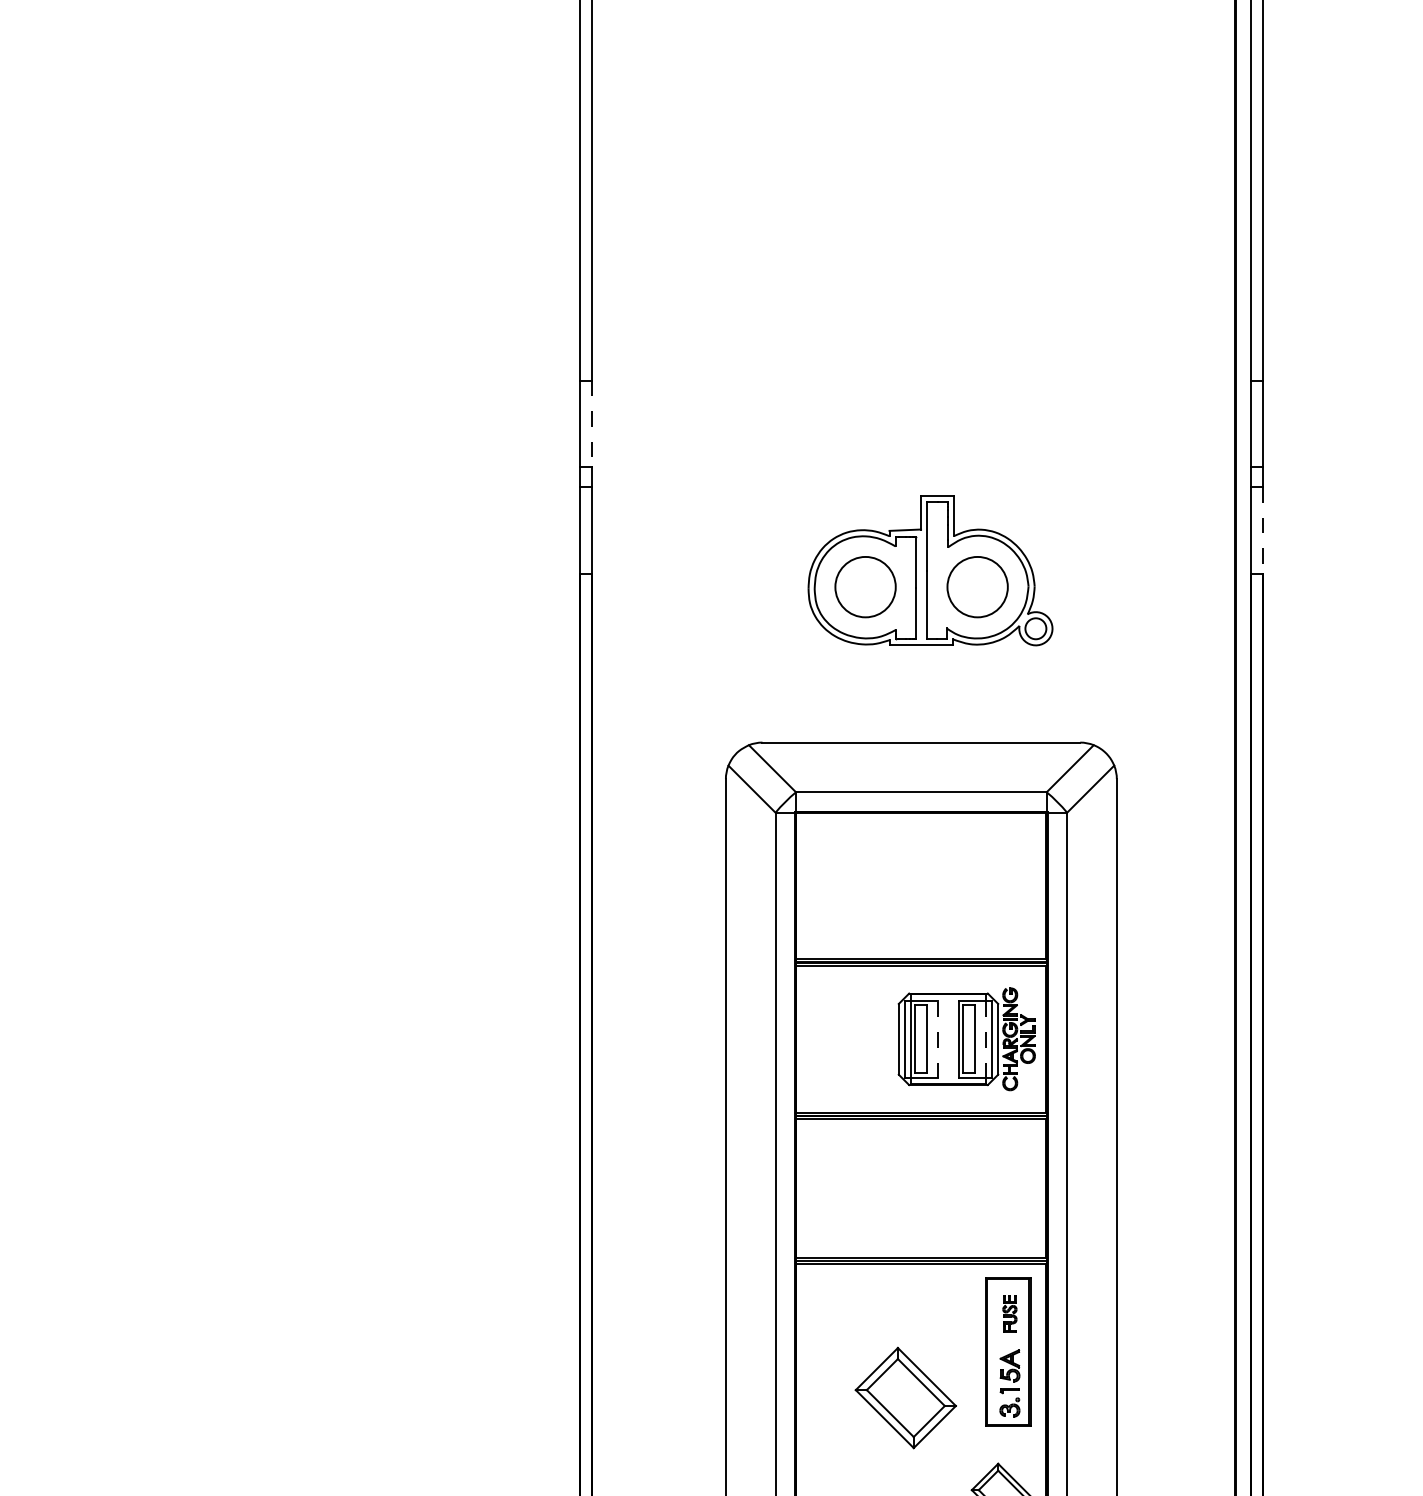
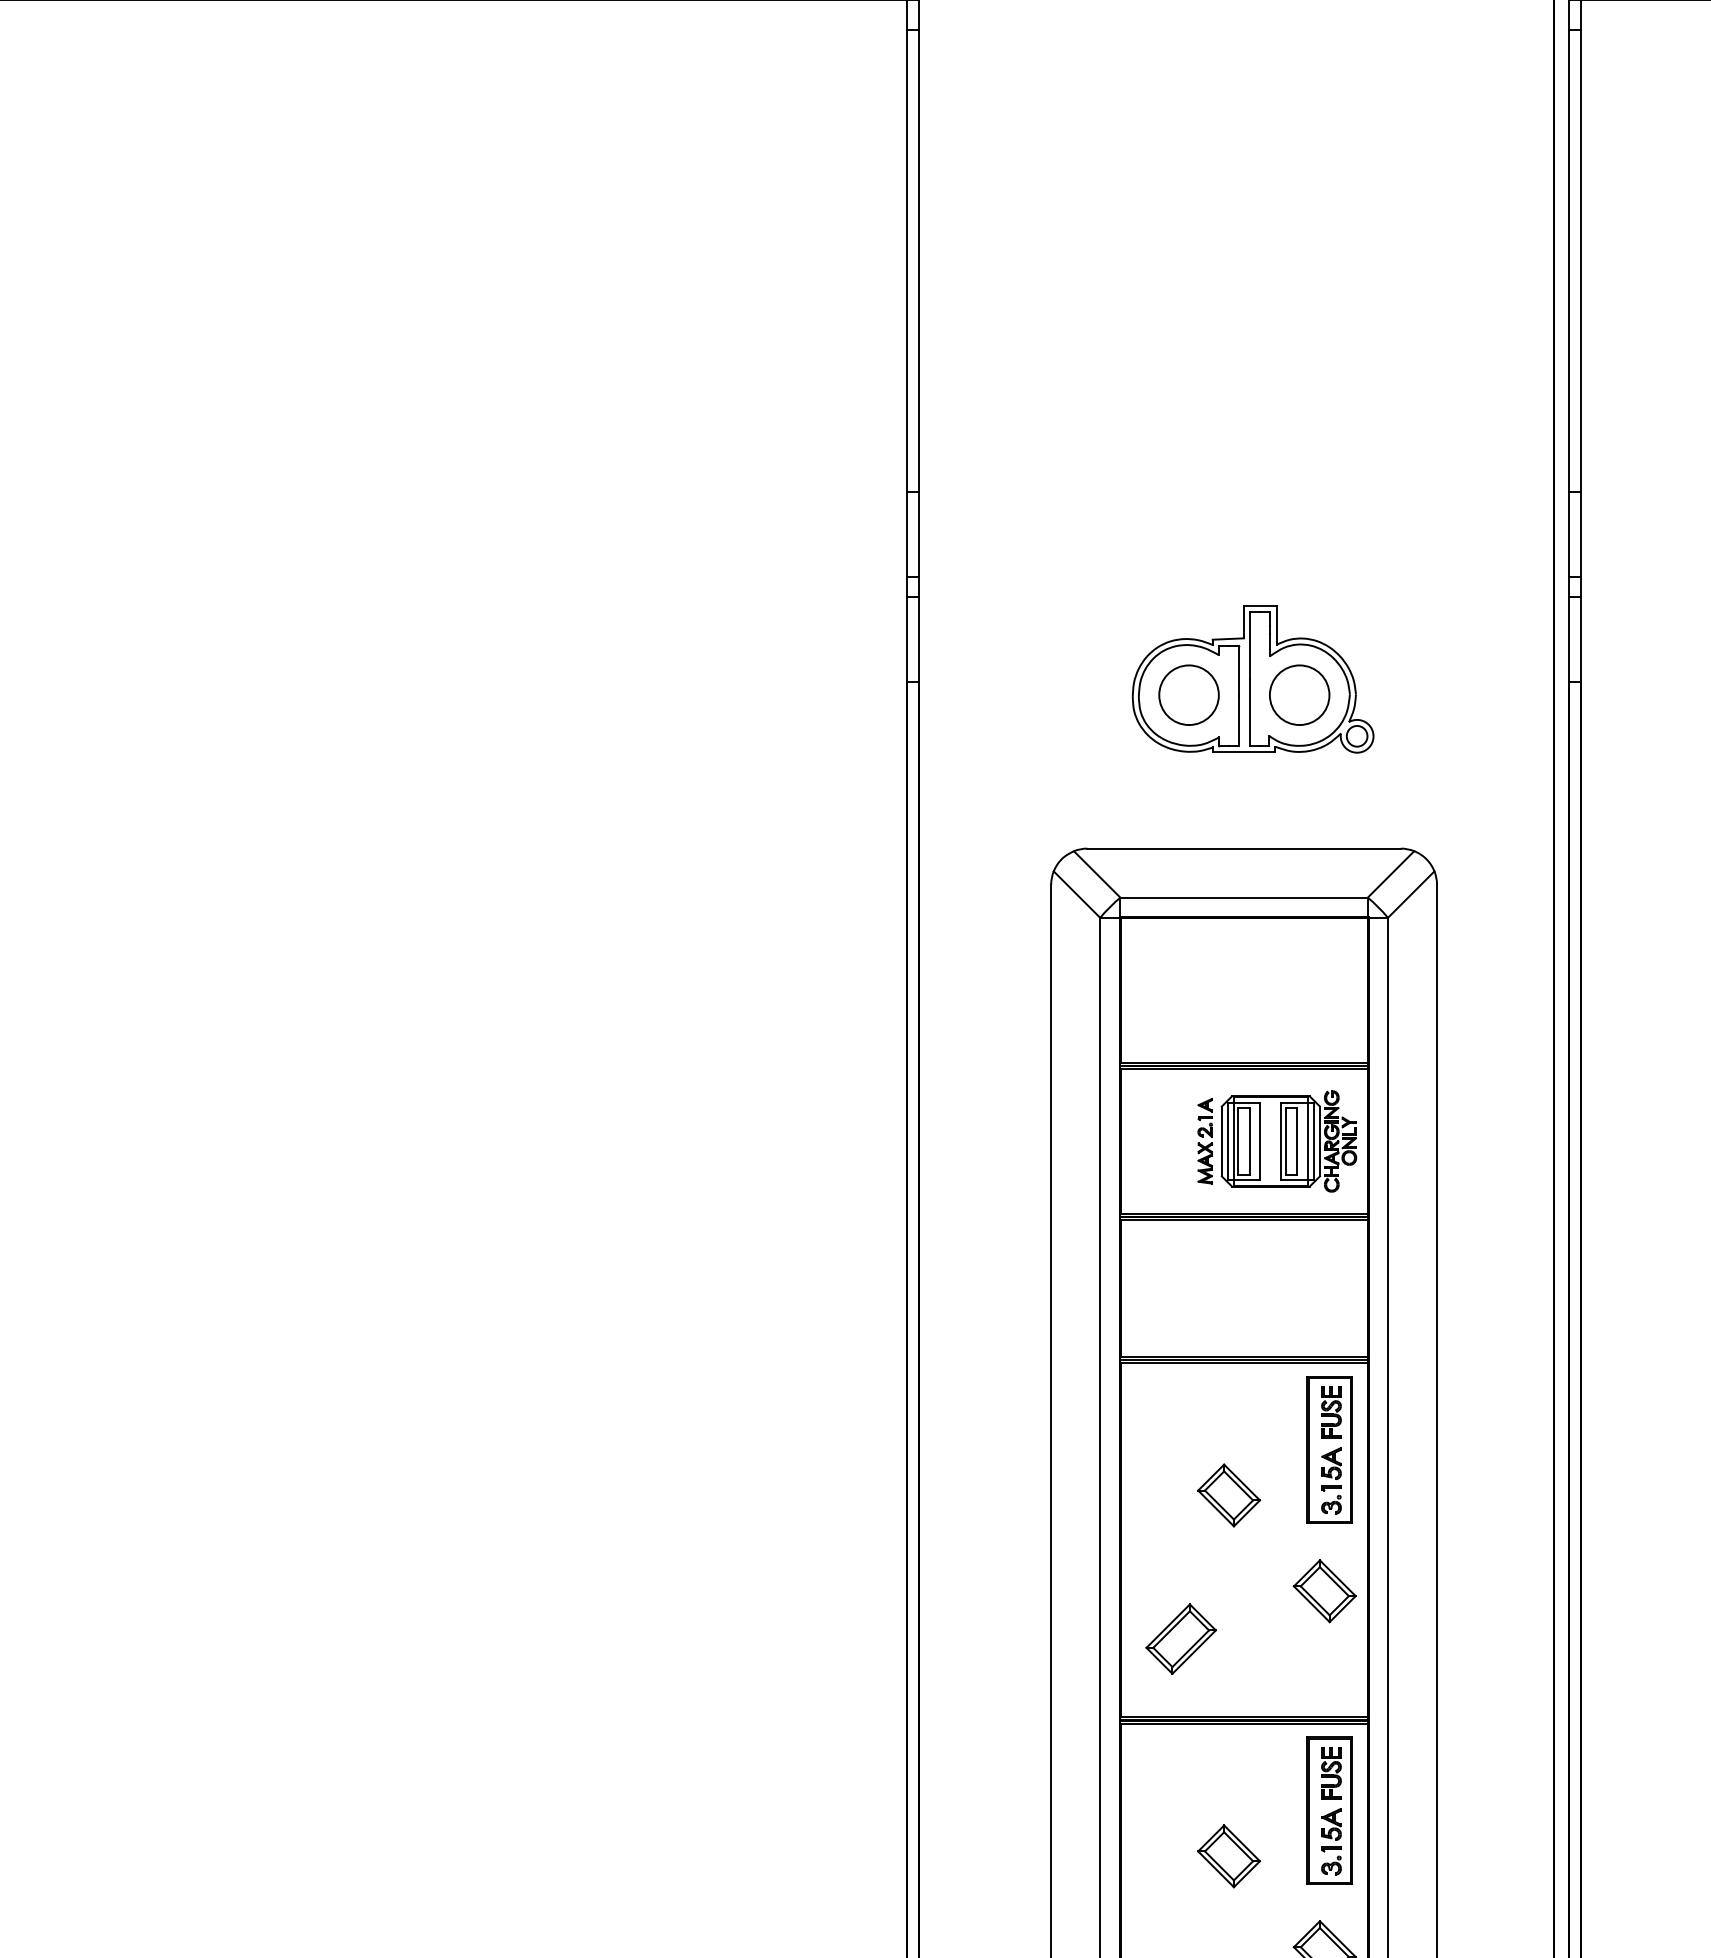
line: (592, 424) -> (919, 534), dashed -> solid
line: (1263, 530) -> (1581, 639), dashed -> solid
line: (937, 1038) -> (1260, 1140), dashed -> solid
line: (985, 1038) -> (1307, 1140), dashed -> solid
part: (881, 1039) -> (1204, 1141), added
part: (1009, 1313) -> (1331, 1412), size x1.43
part: (906, 1398) -> (1229, 1495), size x0.62

